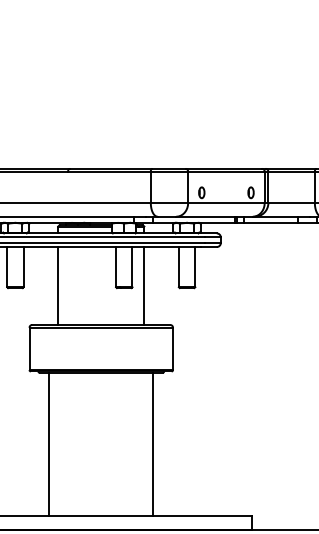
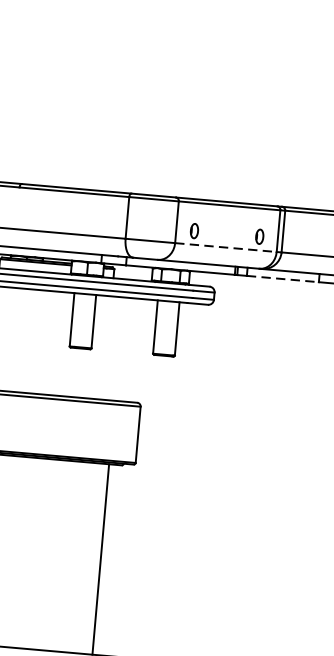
line: (226, 203) -> (225, 248), solid -> dashed
line: (271, 222) -> (283, 278), solid -> dashed
line: (144, 285) -> (107, 347), removed

